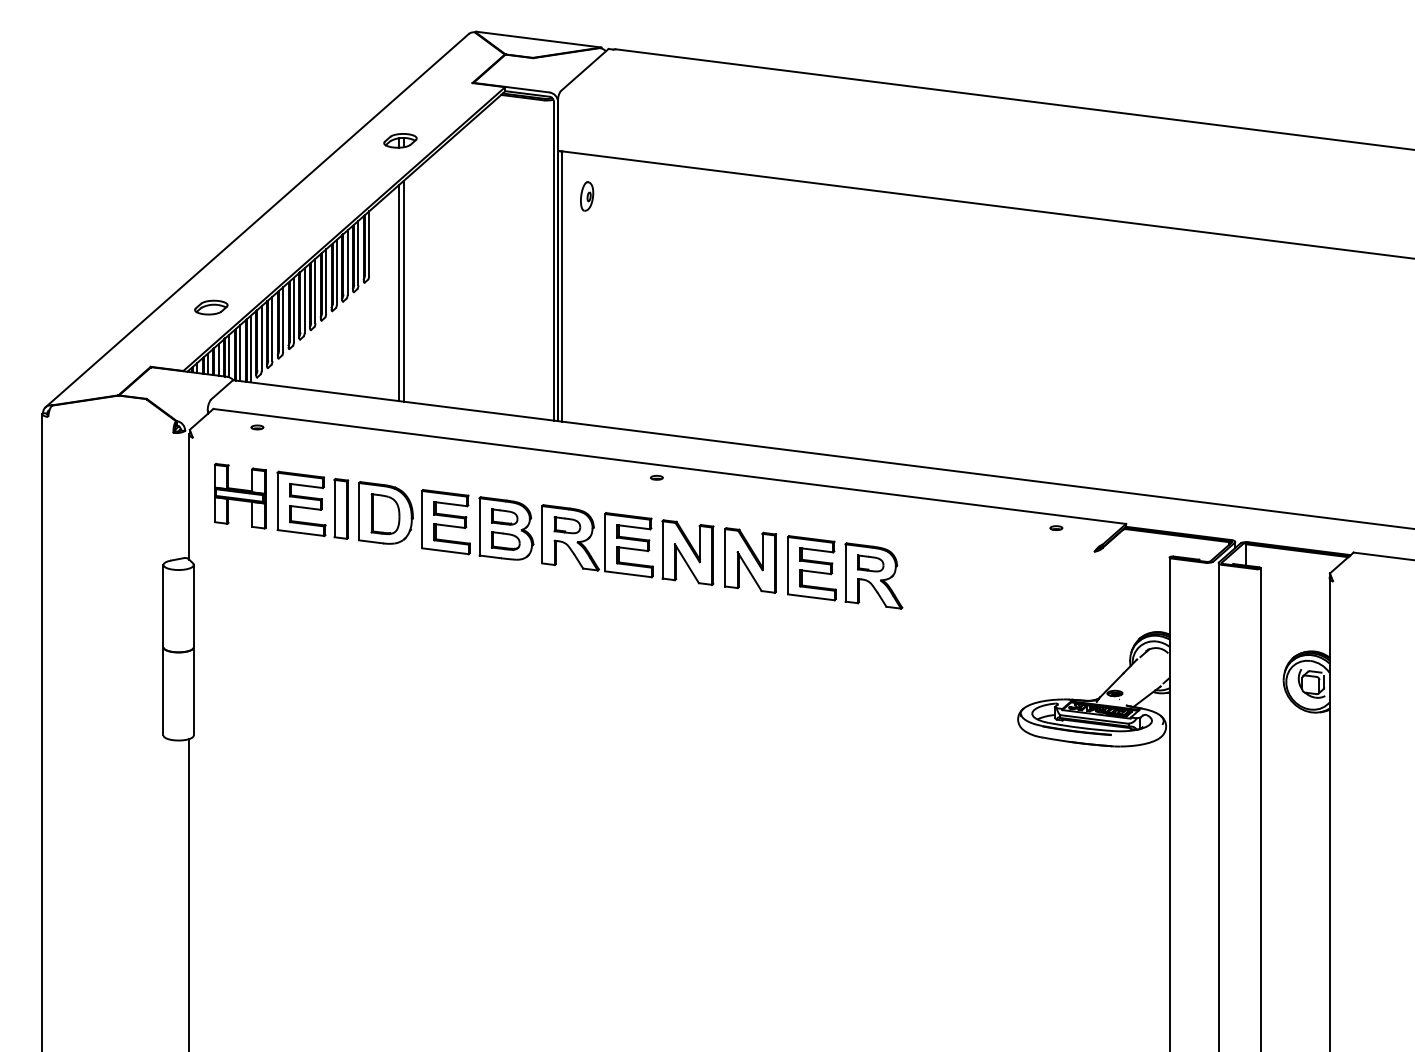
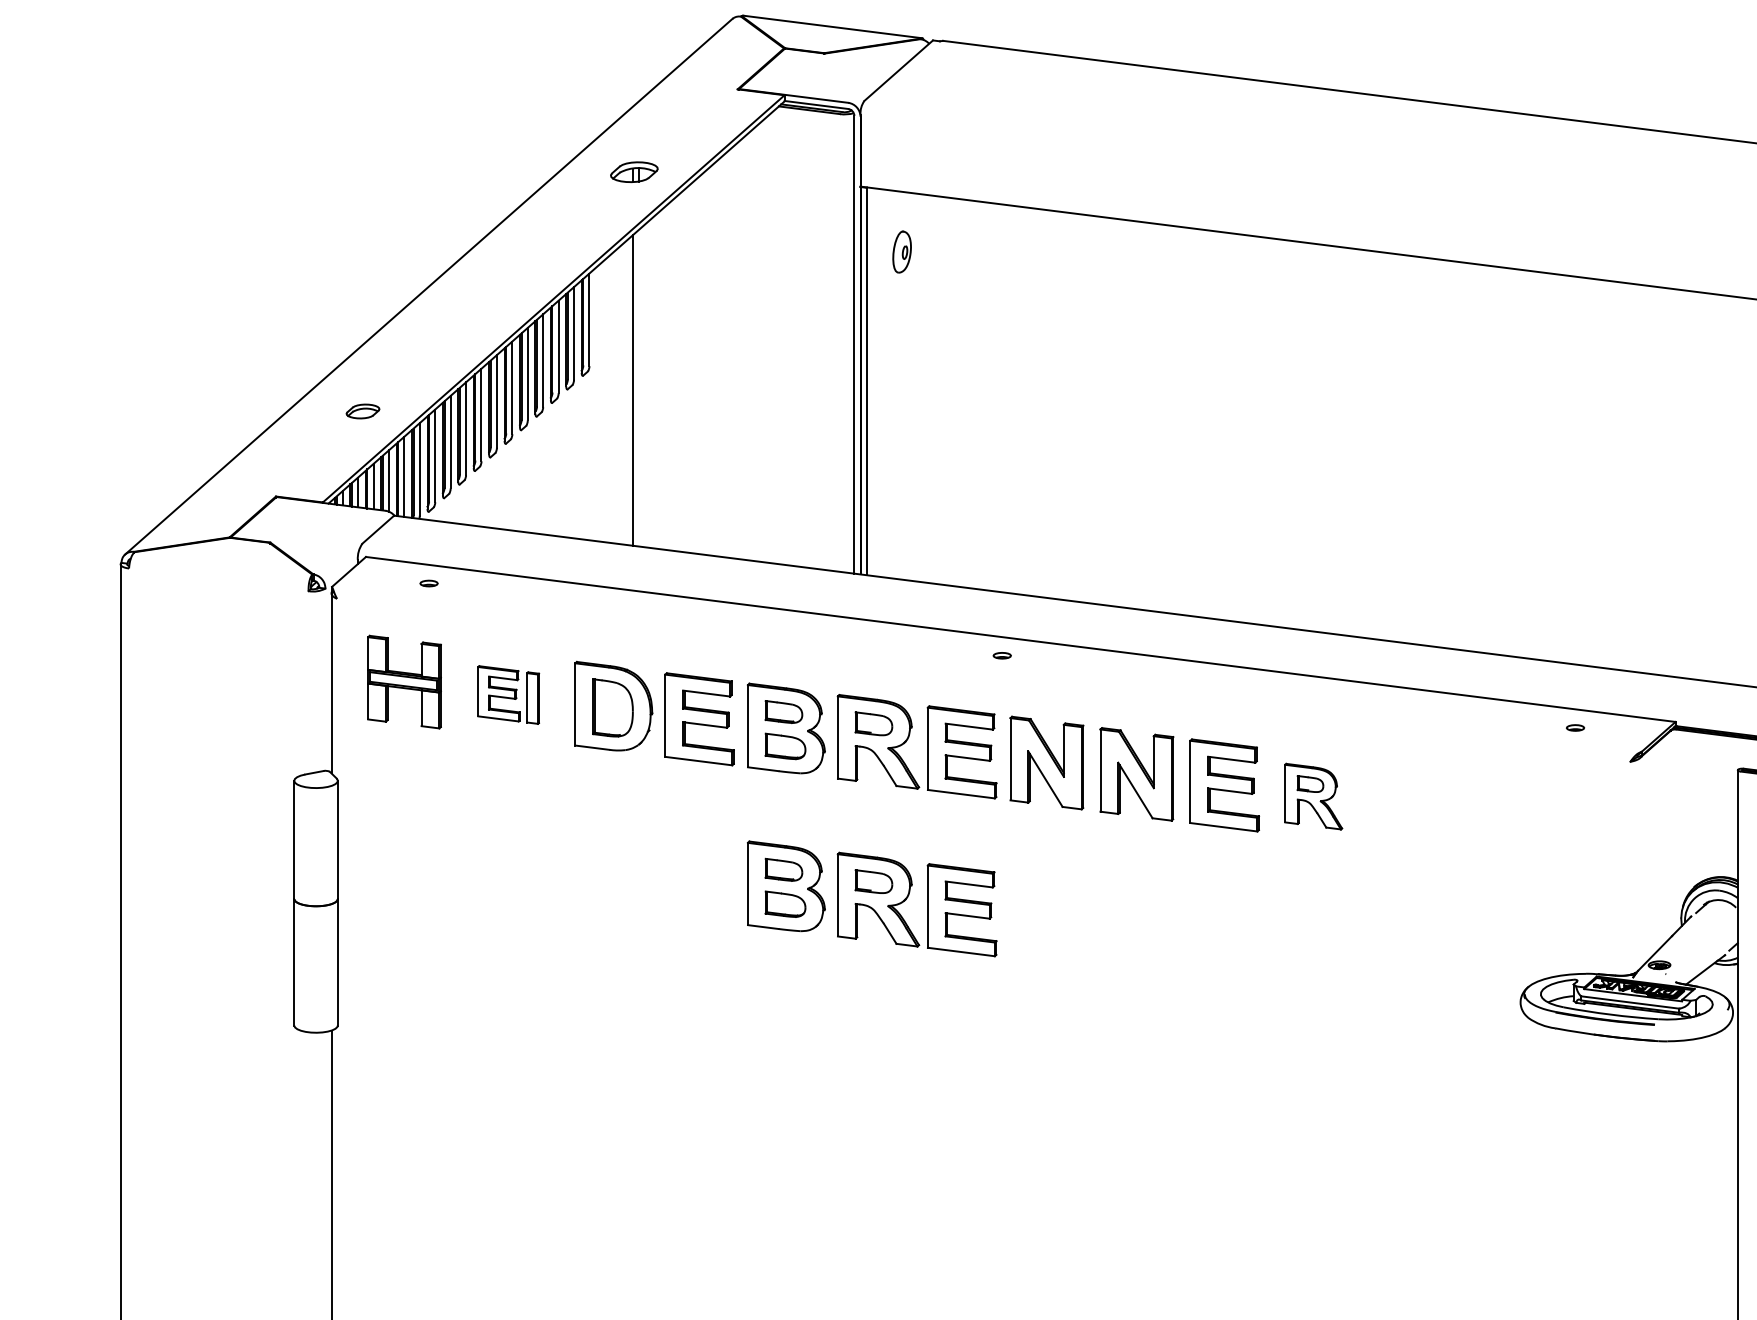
line: (403, 291) -> (638, 388), removed
part: (211, 307) -> (363, 411), size x0.7
part: (312, 504) -> (508, 694), size x0.6
part: (873, 575) -> (1313, 795), size x0.7
part: (565, 647) -> (871, 899), added

